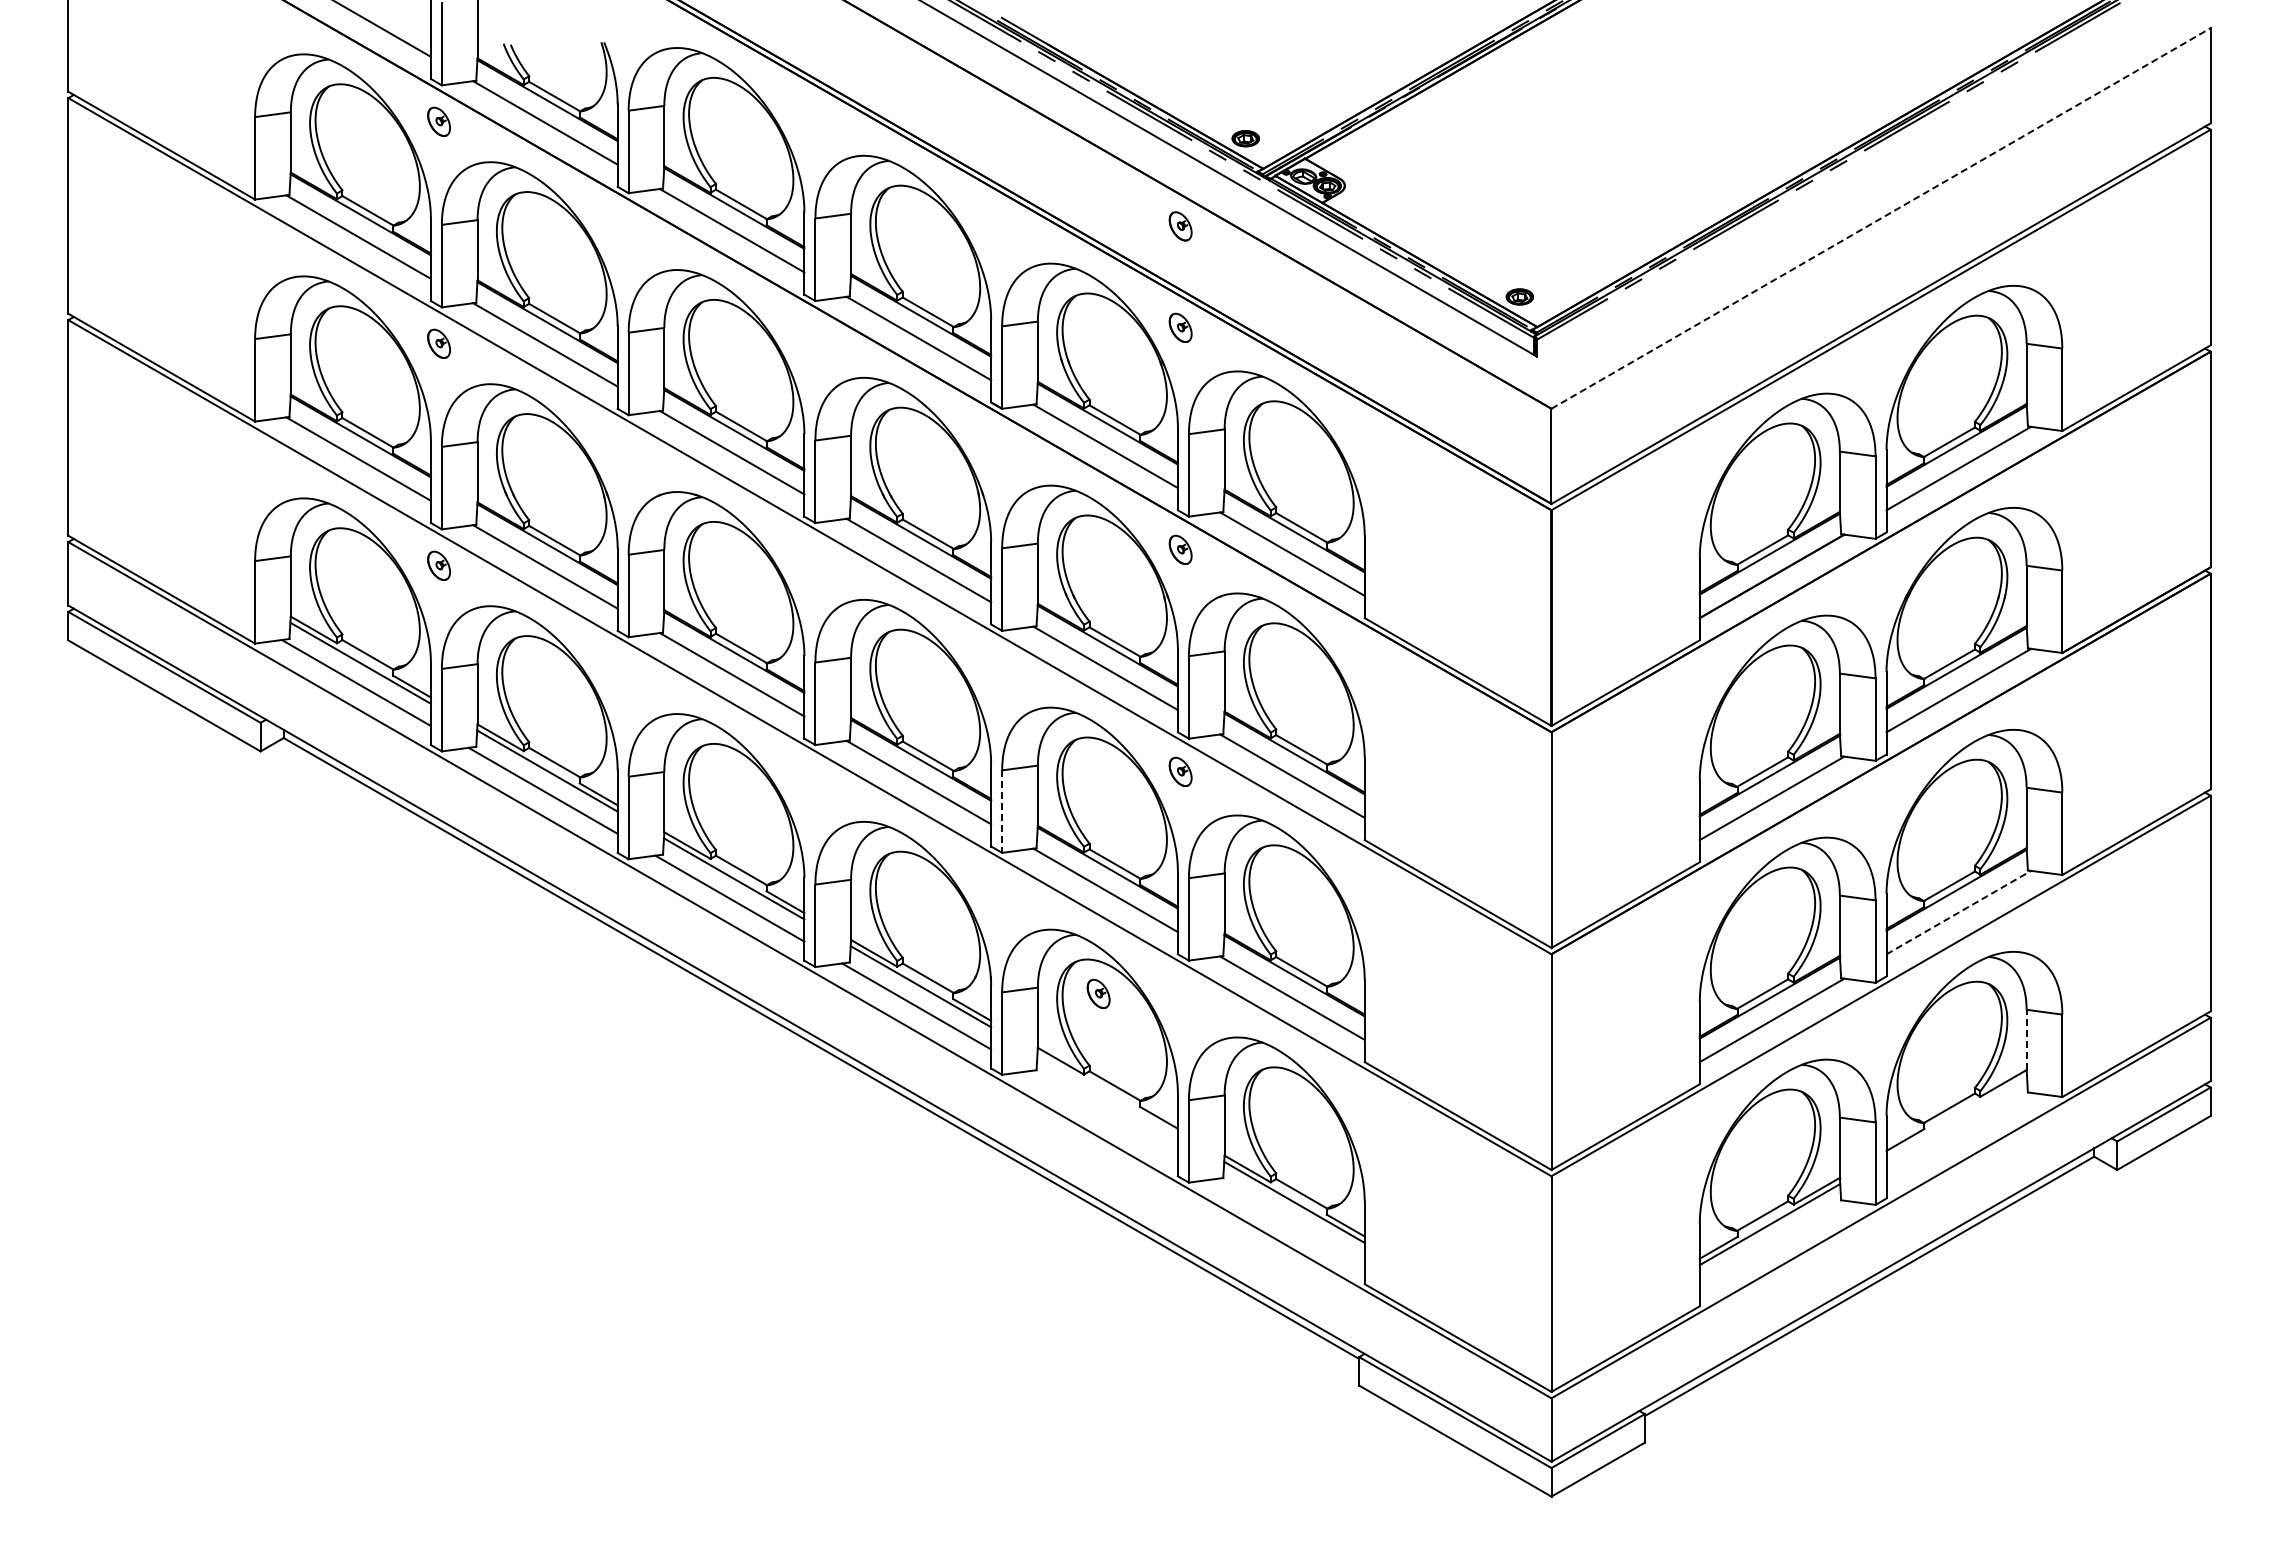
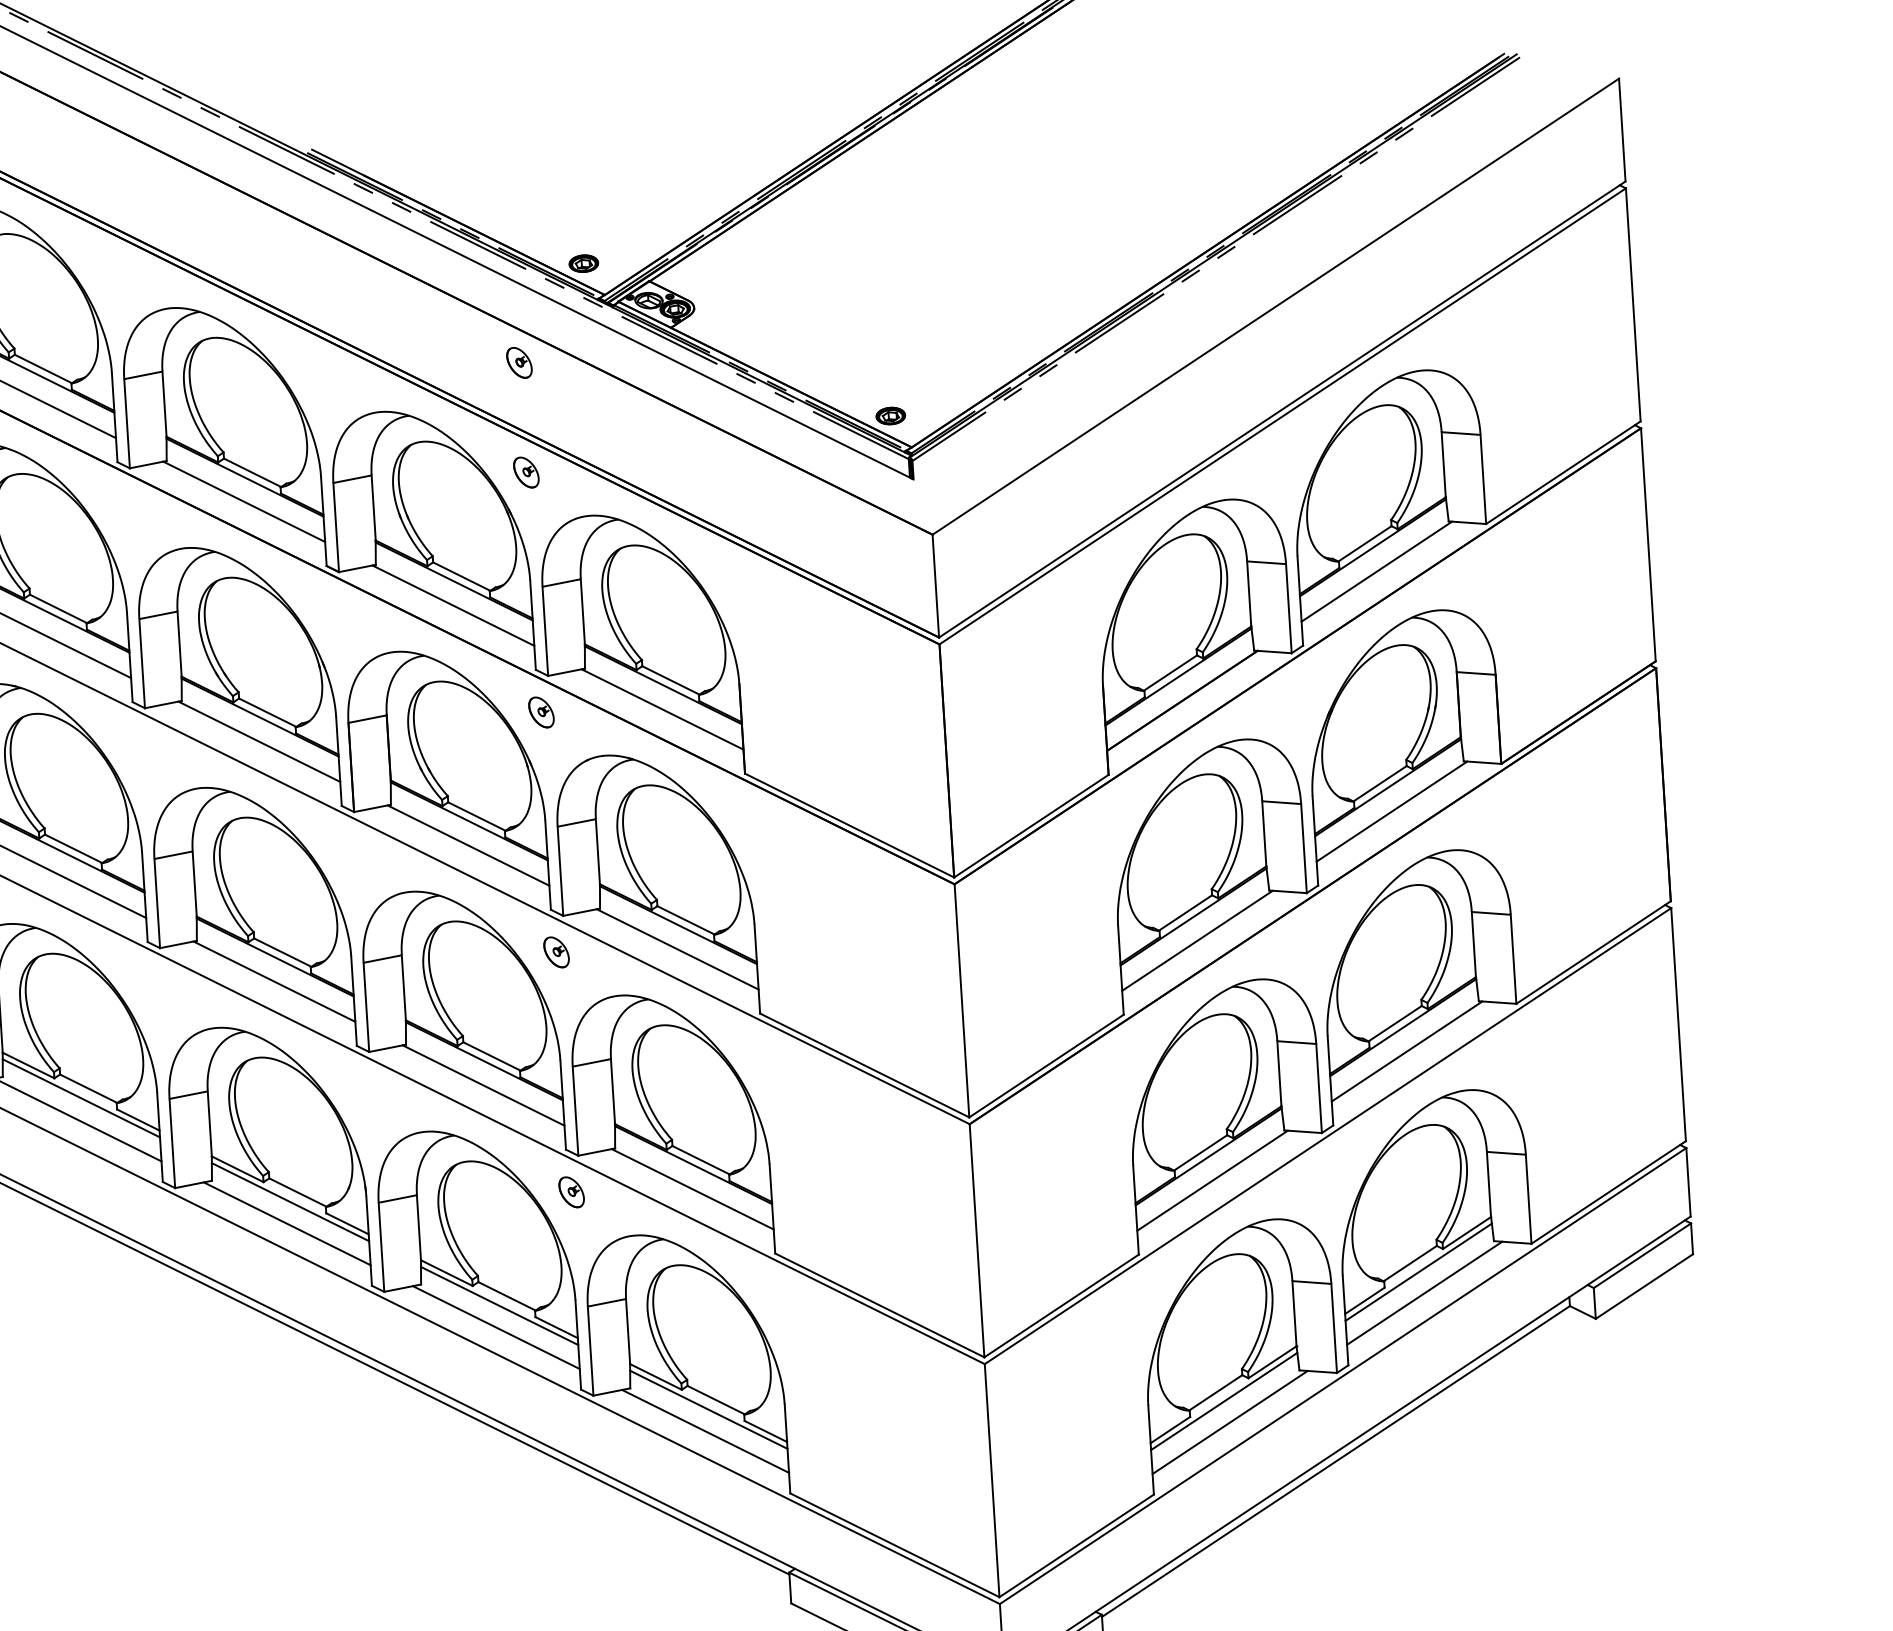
line: (1881, 218) -> (1276, 306), dashed -> solid
line: (1002, 812) -> (366, 1008), dashed -> solid
line: (1959, 912) -> (1407, 1051), dashed -> solid
part: (1098, 993) -> (571, 1191), moved
line: (2026, 1039) -> (1488, 1184), dashed -> solid
line: (1107, 1094) -> (499, 1305), added
line: (1102, 1114) -> (495, 1327), added
line: (1956, 1116) -> (1418, 1272), added
line: (1960, 1136) -> (1424, 1293), added
line: (1289, 1222) -> (704, 1431), added
line: (1773, 1244) -> (1229, 1422), added

